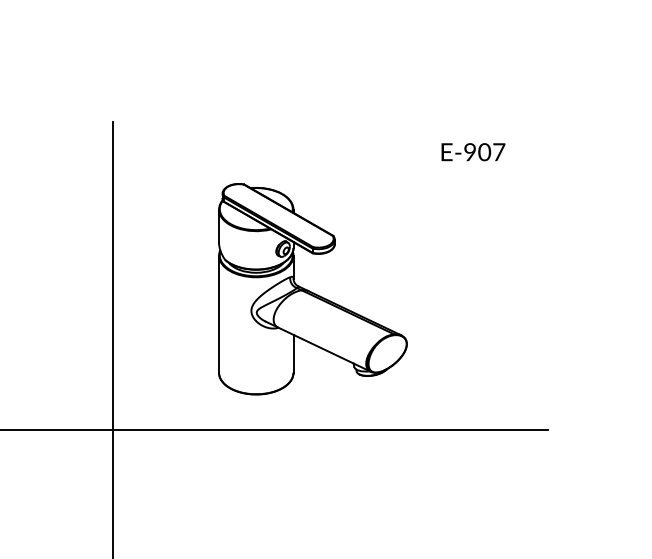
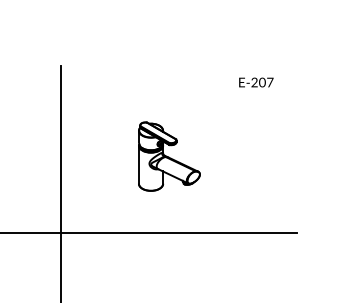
text: (469, 153) -> (254, 83), E-907 -> E-207
part: (313, 288) -> (169, 156), size x0.6

